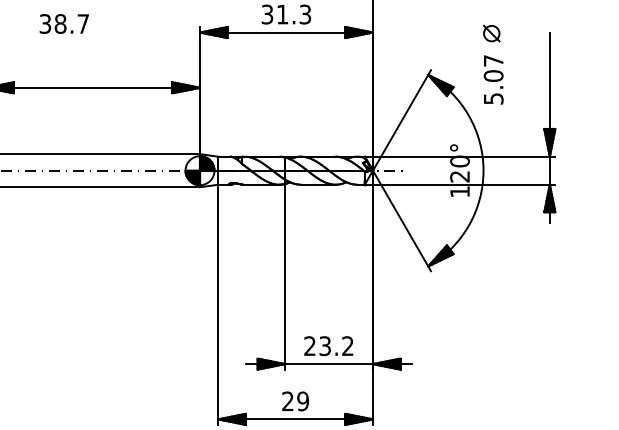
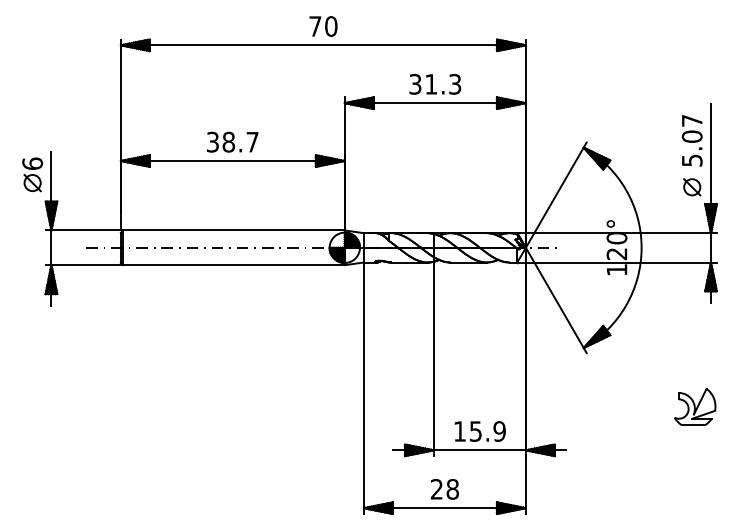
text: (64, 23) -> (232, 141), moved
part: (492, 33) -> (692, 187), moved
text: (492, 79) -> (691, 140), moved
part: (534, 322) -> (695, 406), added
text: (328, 346) -> (479, 431), 23.2 -> 15.9
text: (302, 401) -> (452, 489), 29 -> 28

